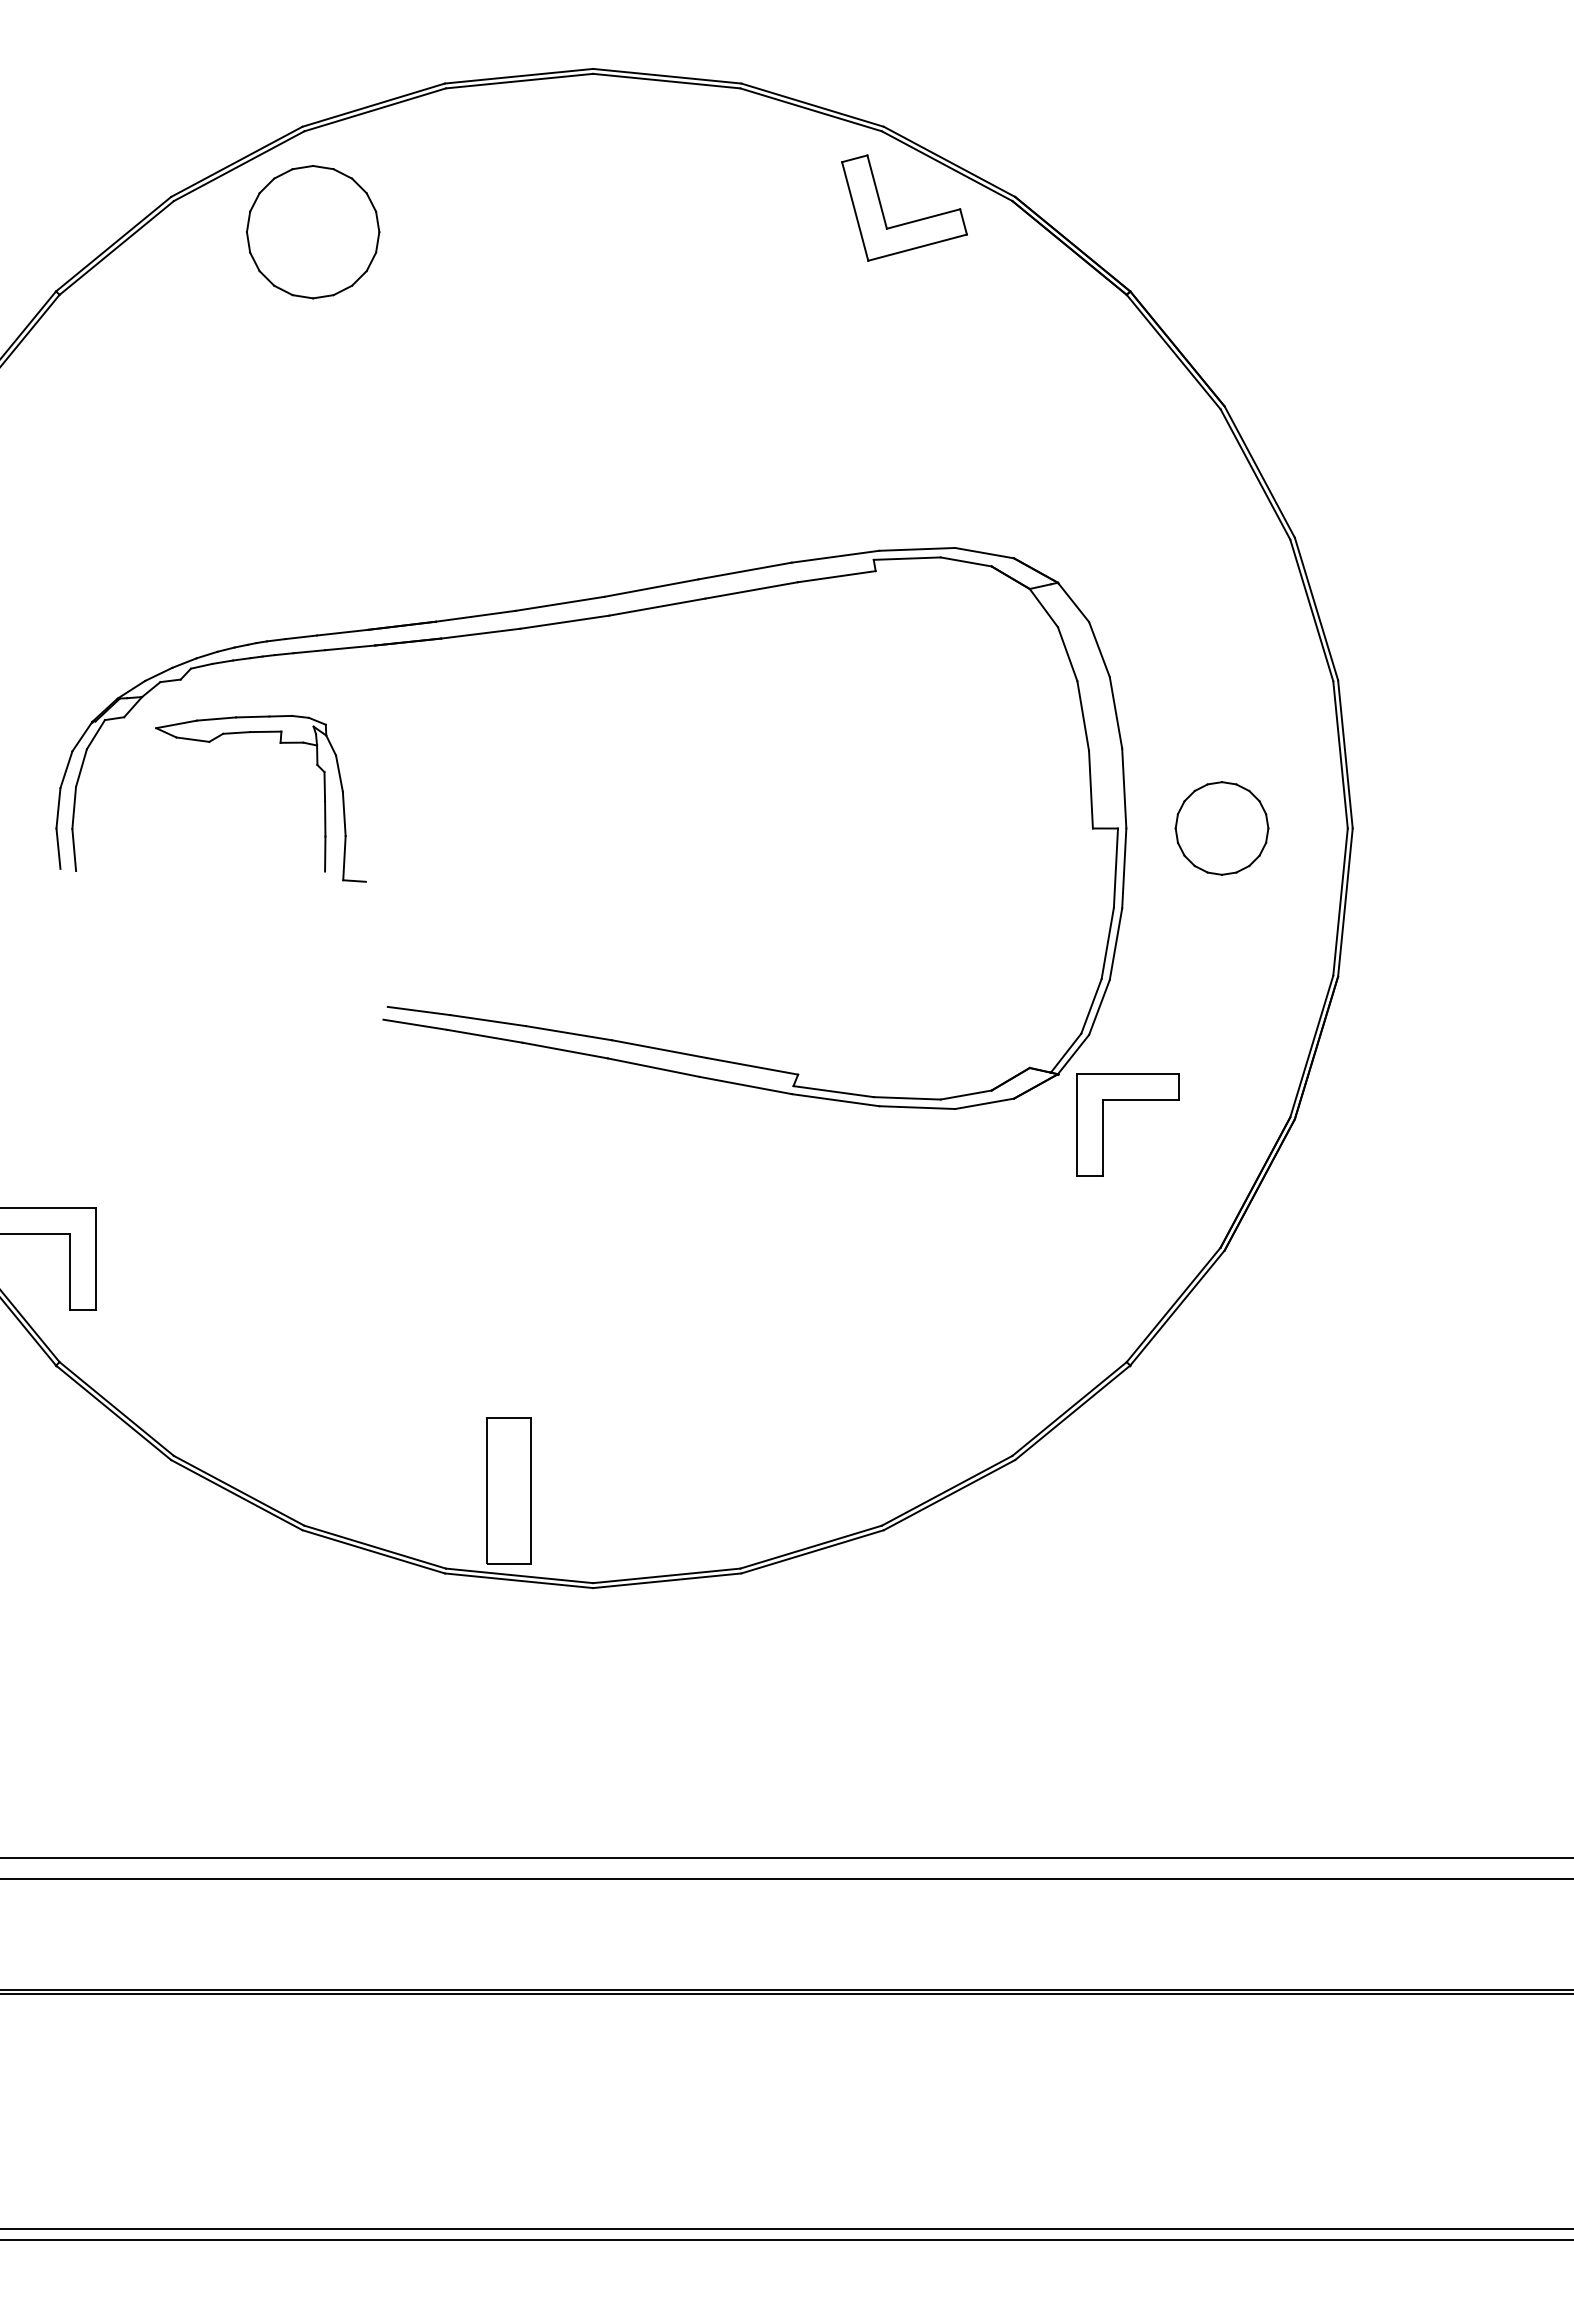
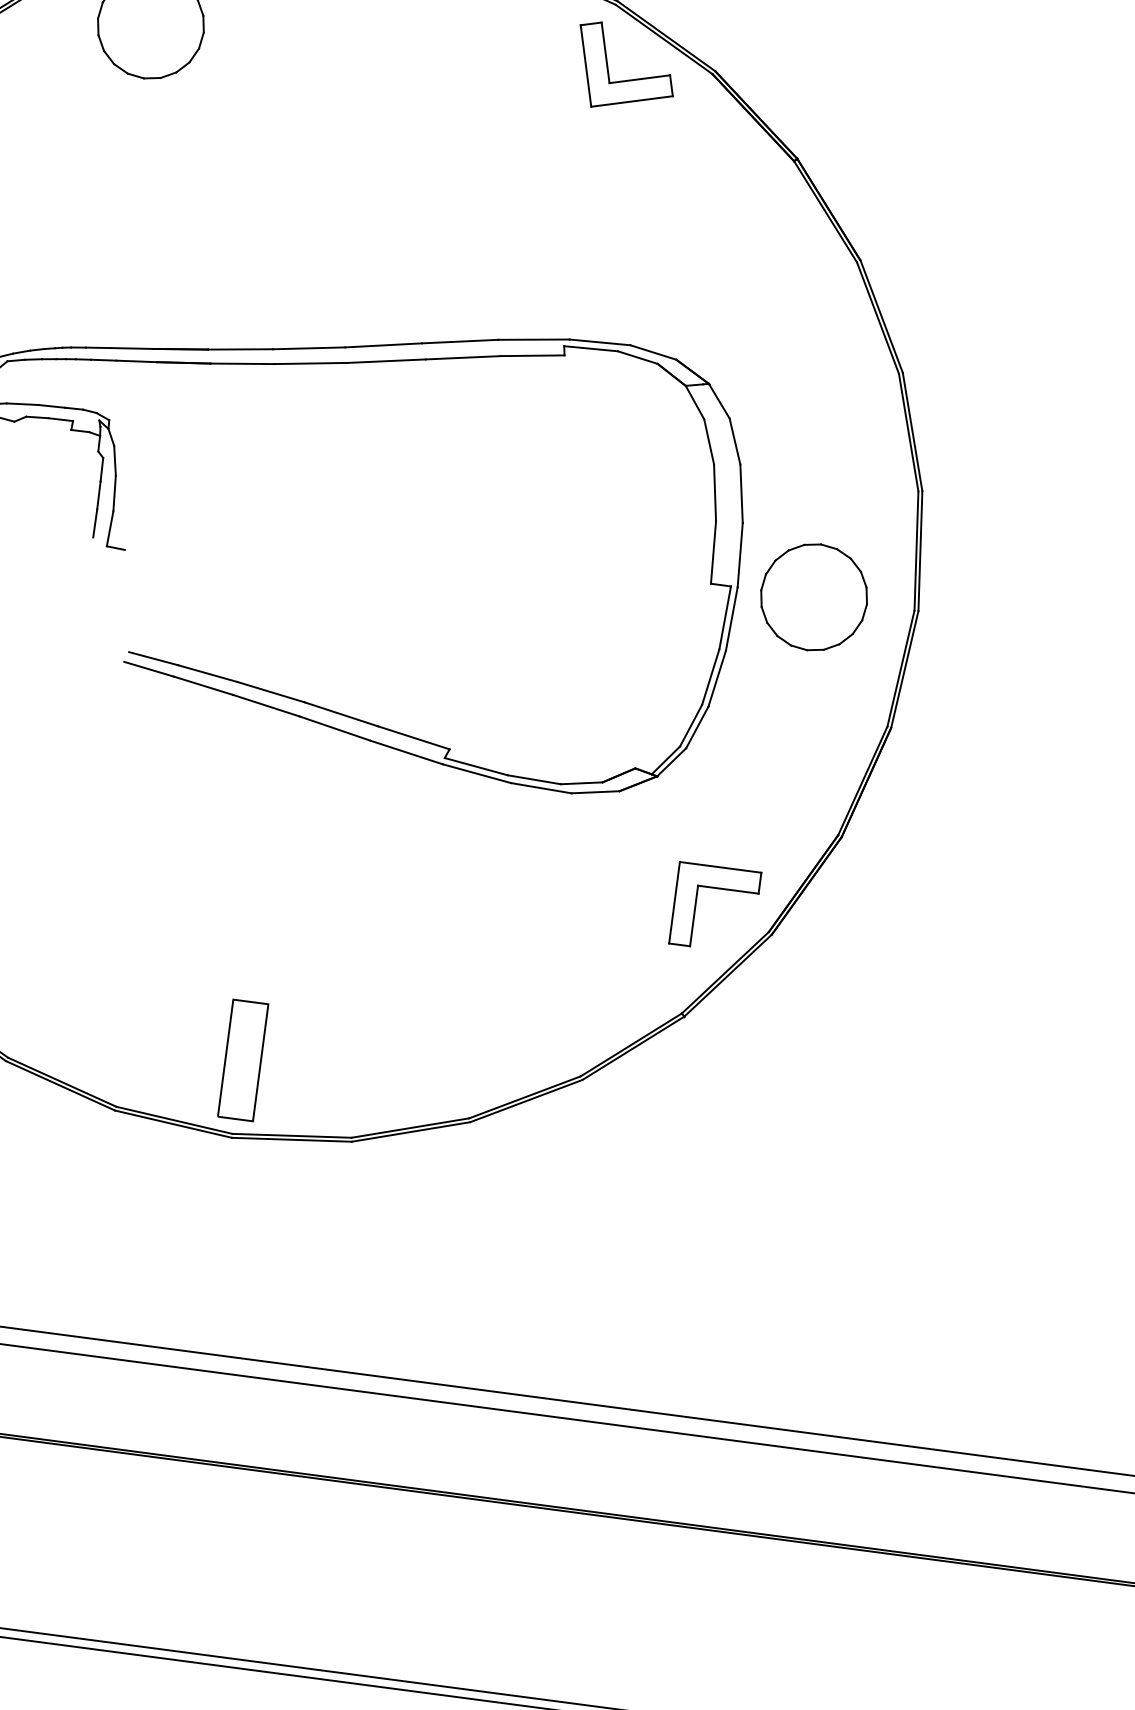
part: (1221, 828) -> (813, 597), size x1.43
part: (1127, 1100) -> (717, 888), moved
part: (508, 1490) -> (242, 1059), moved

